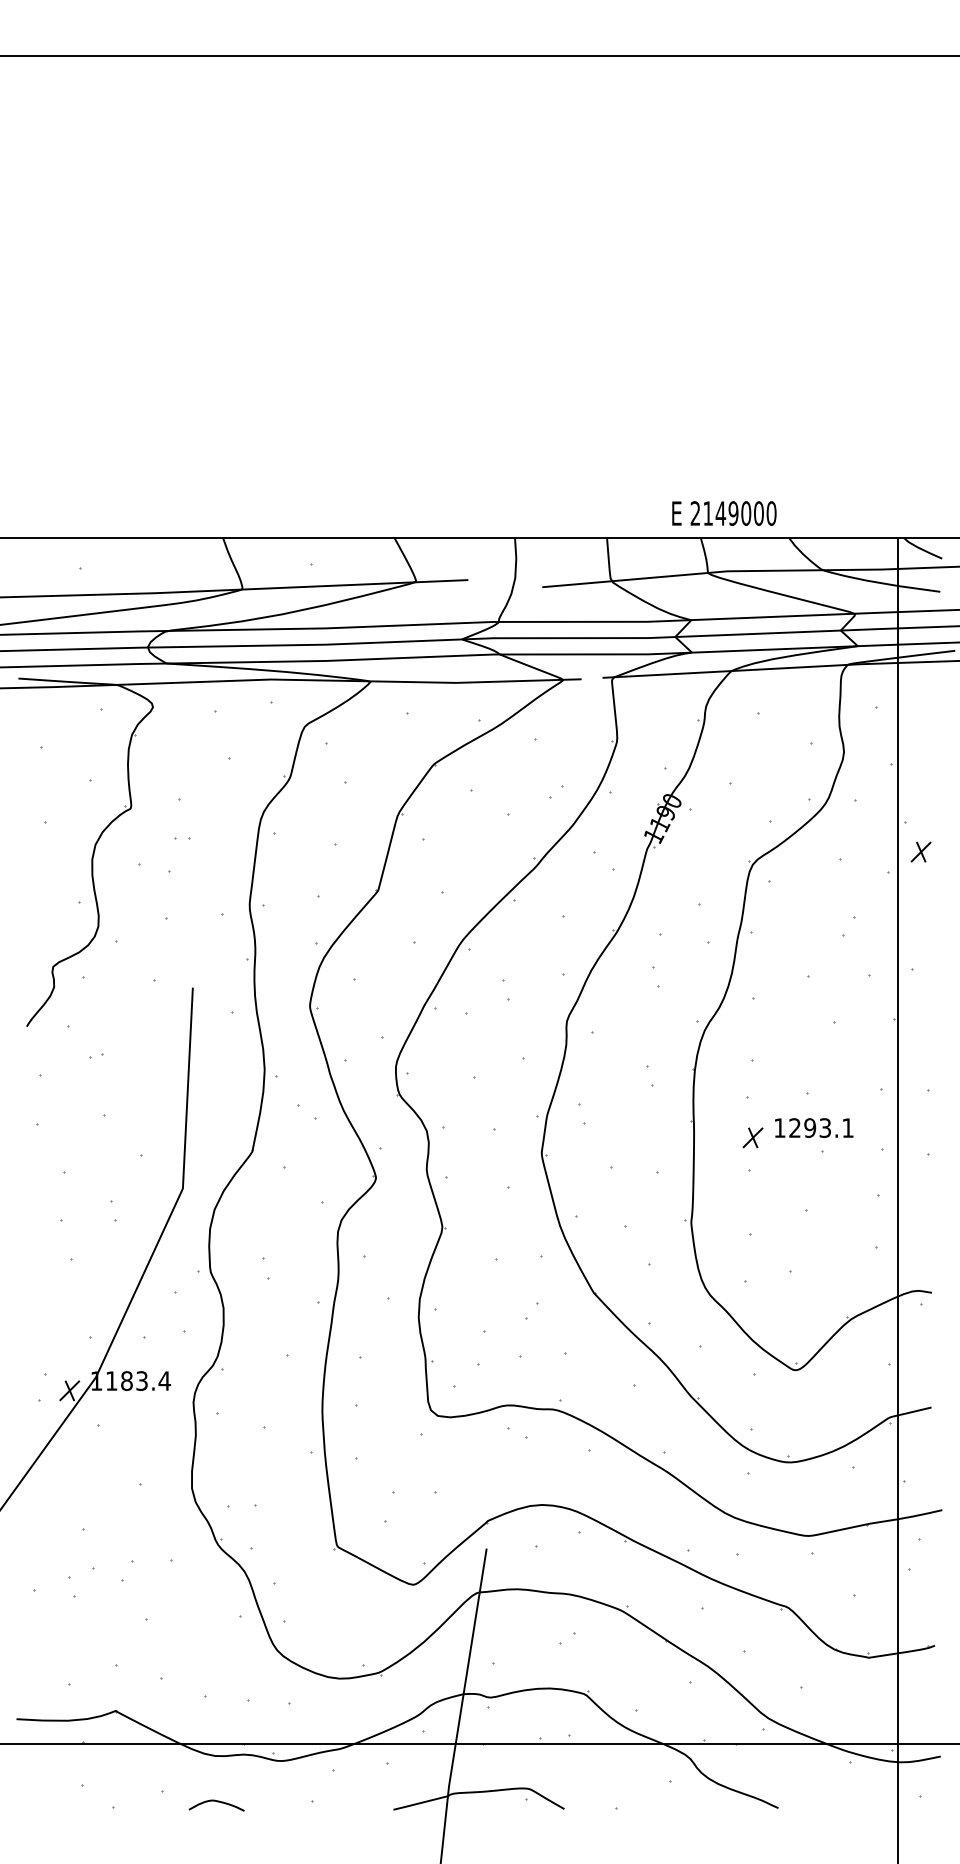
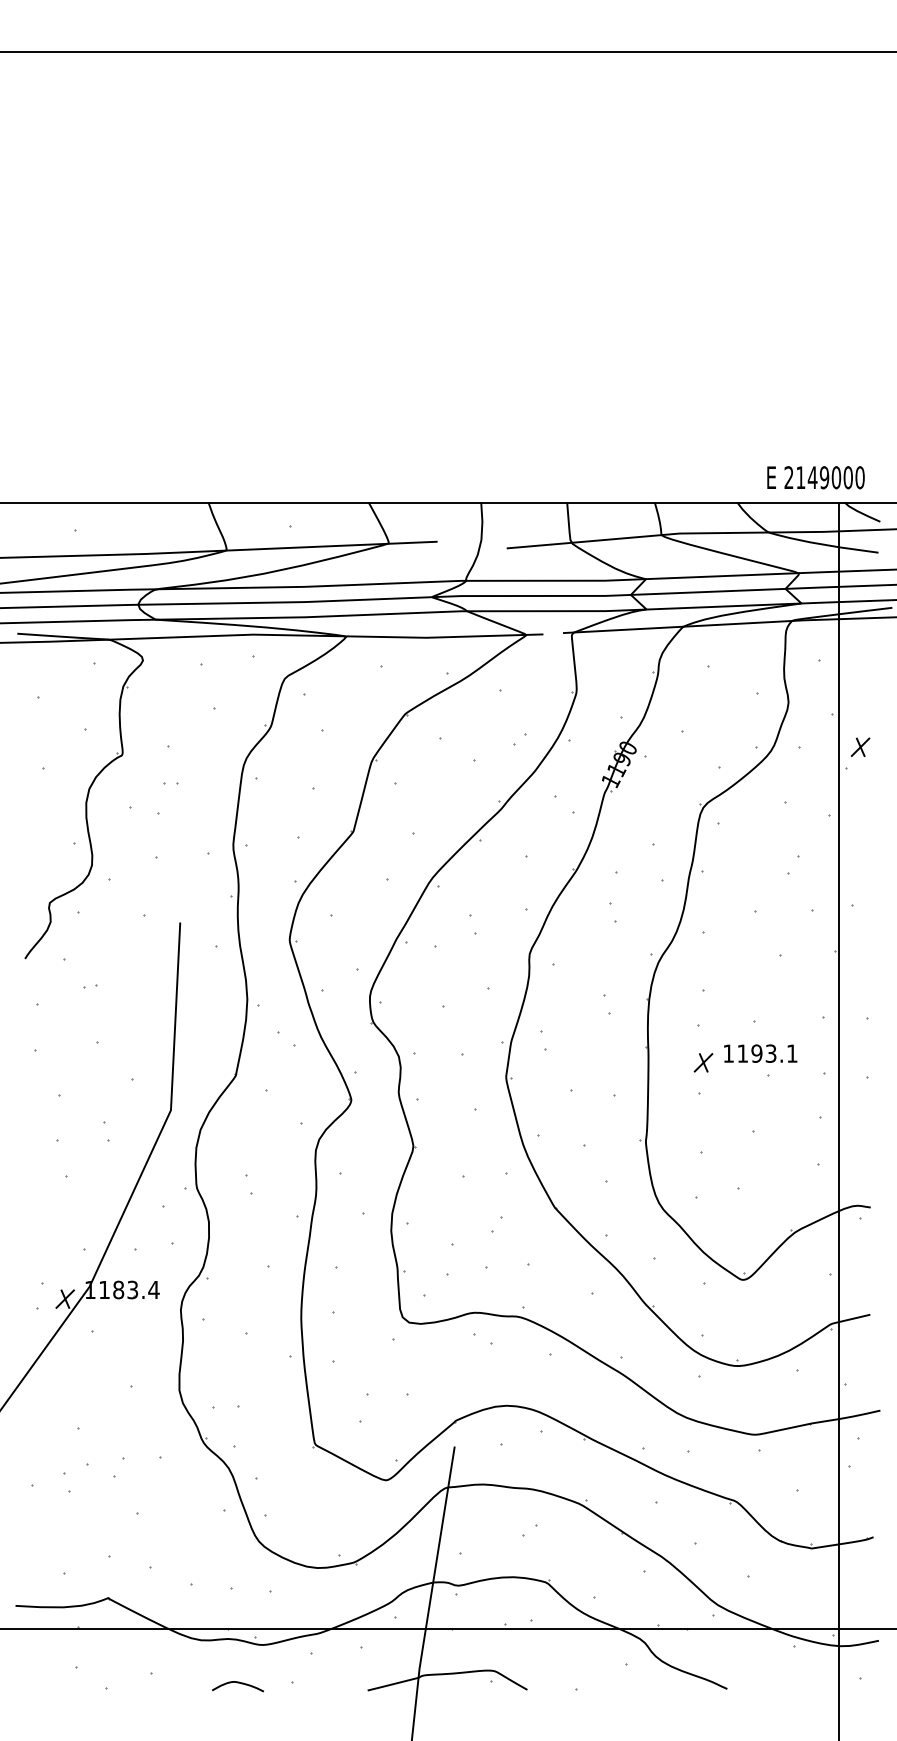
text: (724, 513) -> (816, 477), moved
part: (920, 851) -> (860, 746), moved
text: (794, 1127) -> (742, 1053), 1293.1 -> 1193.1
curve: (217, 1802) -> (238, 1683), moved

